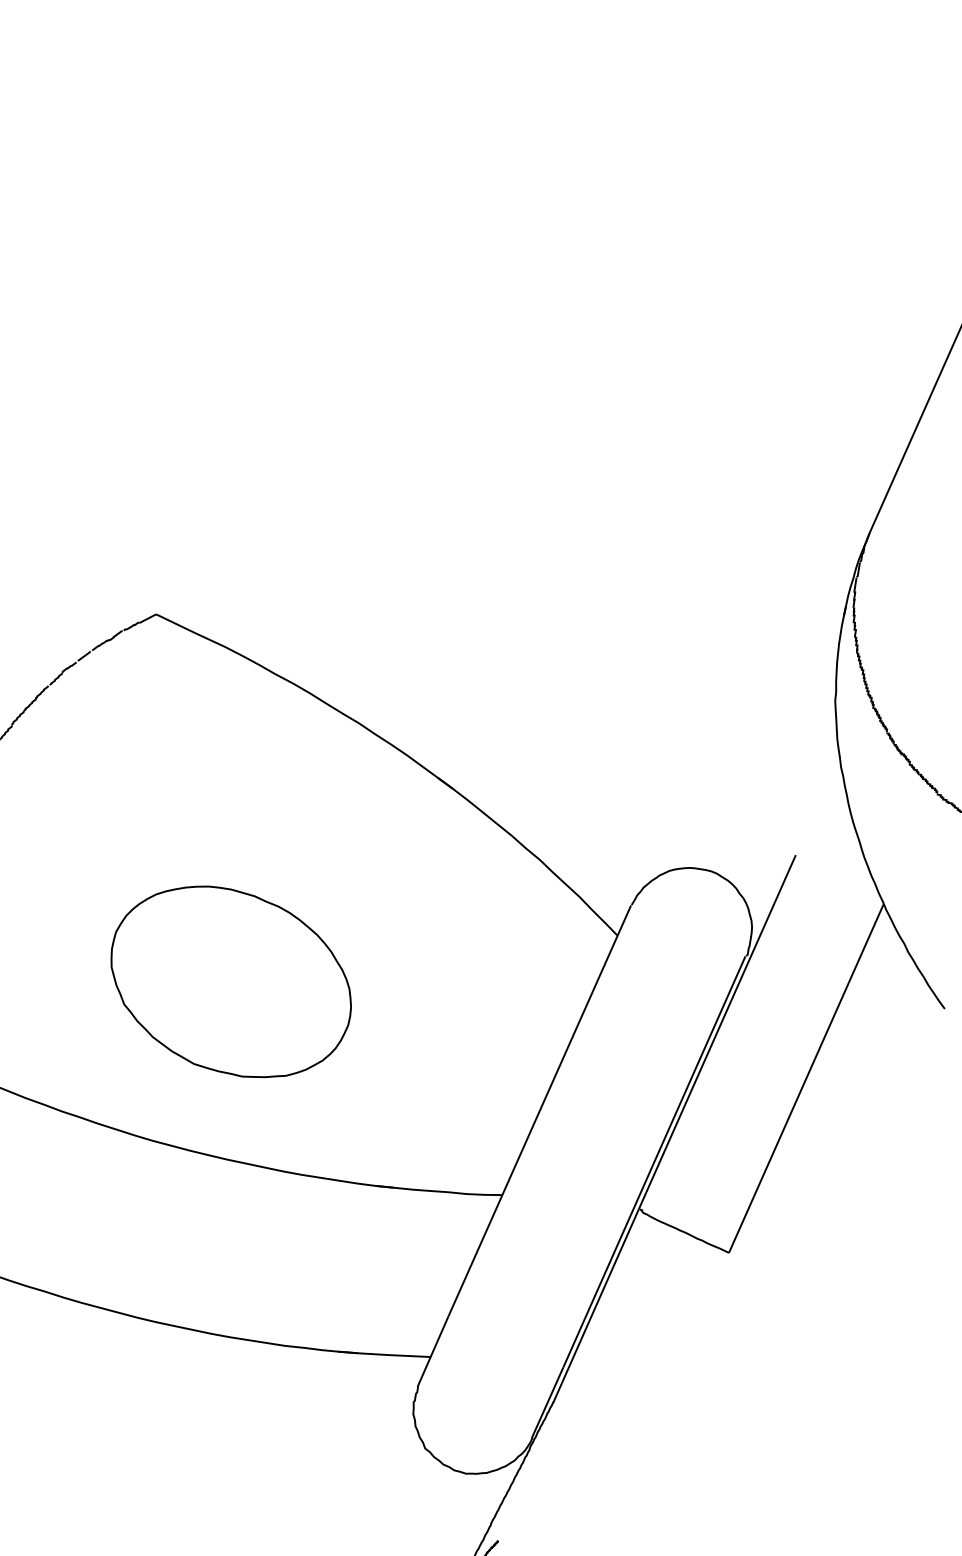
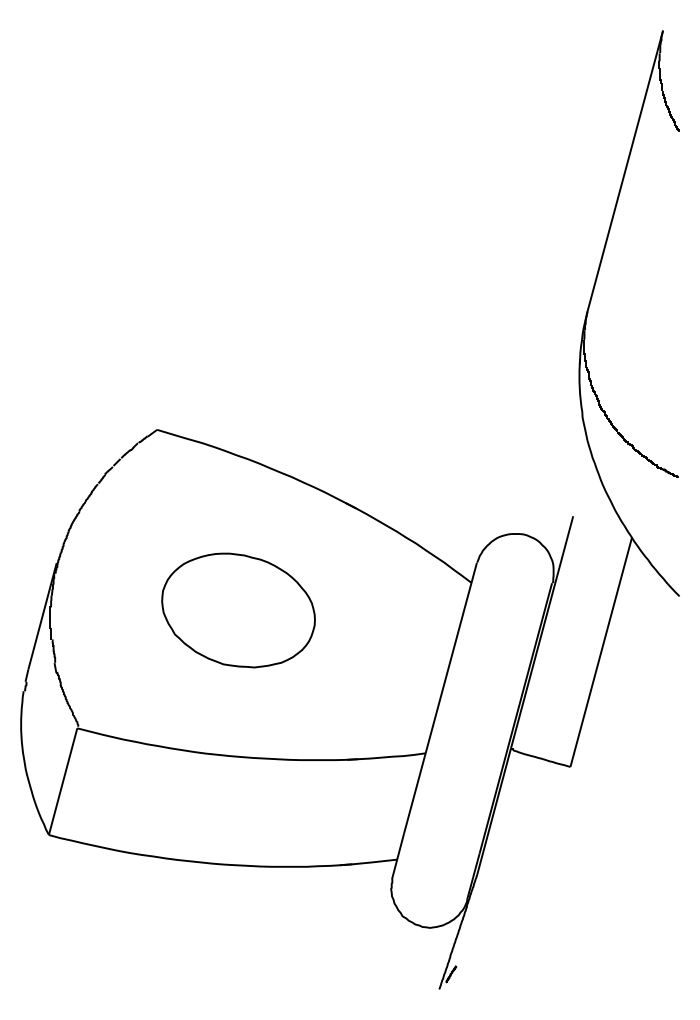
part: (231, 982) -> (238, 610), moved

